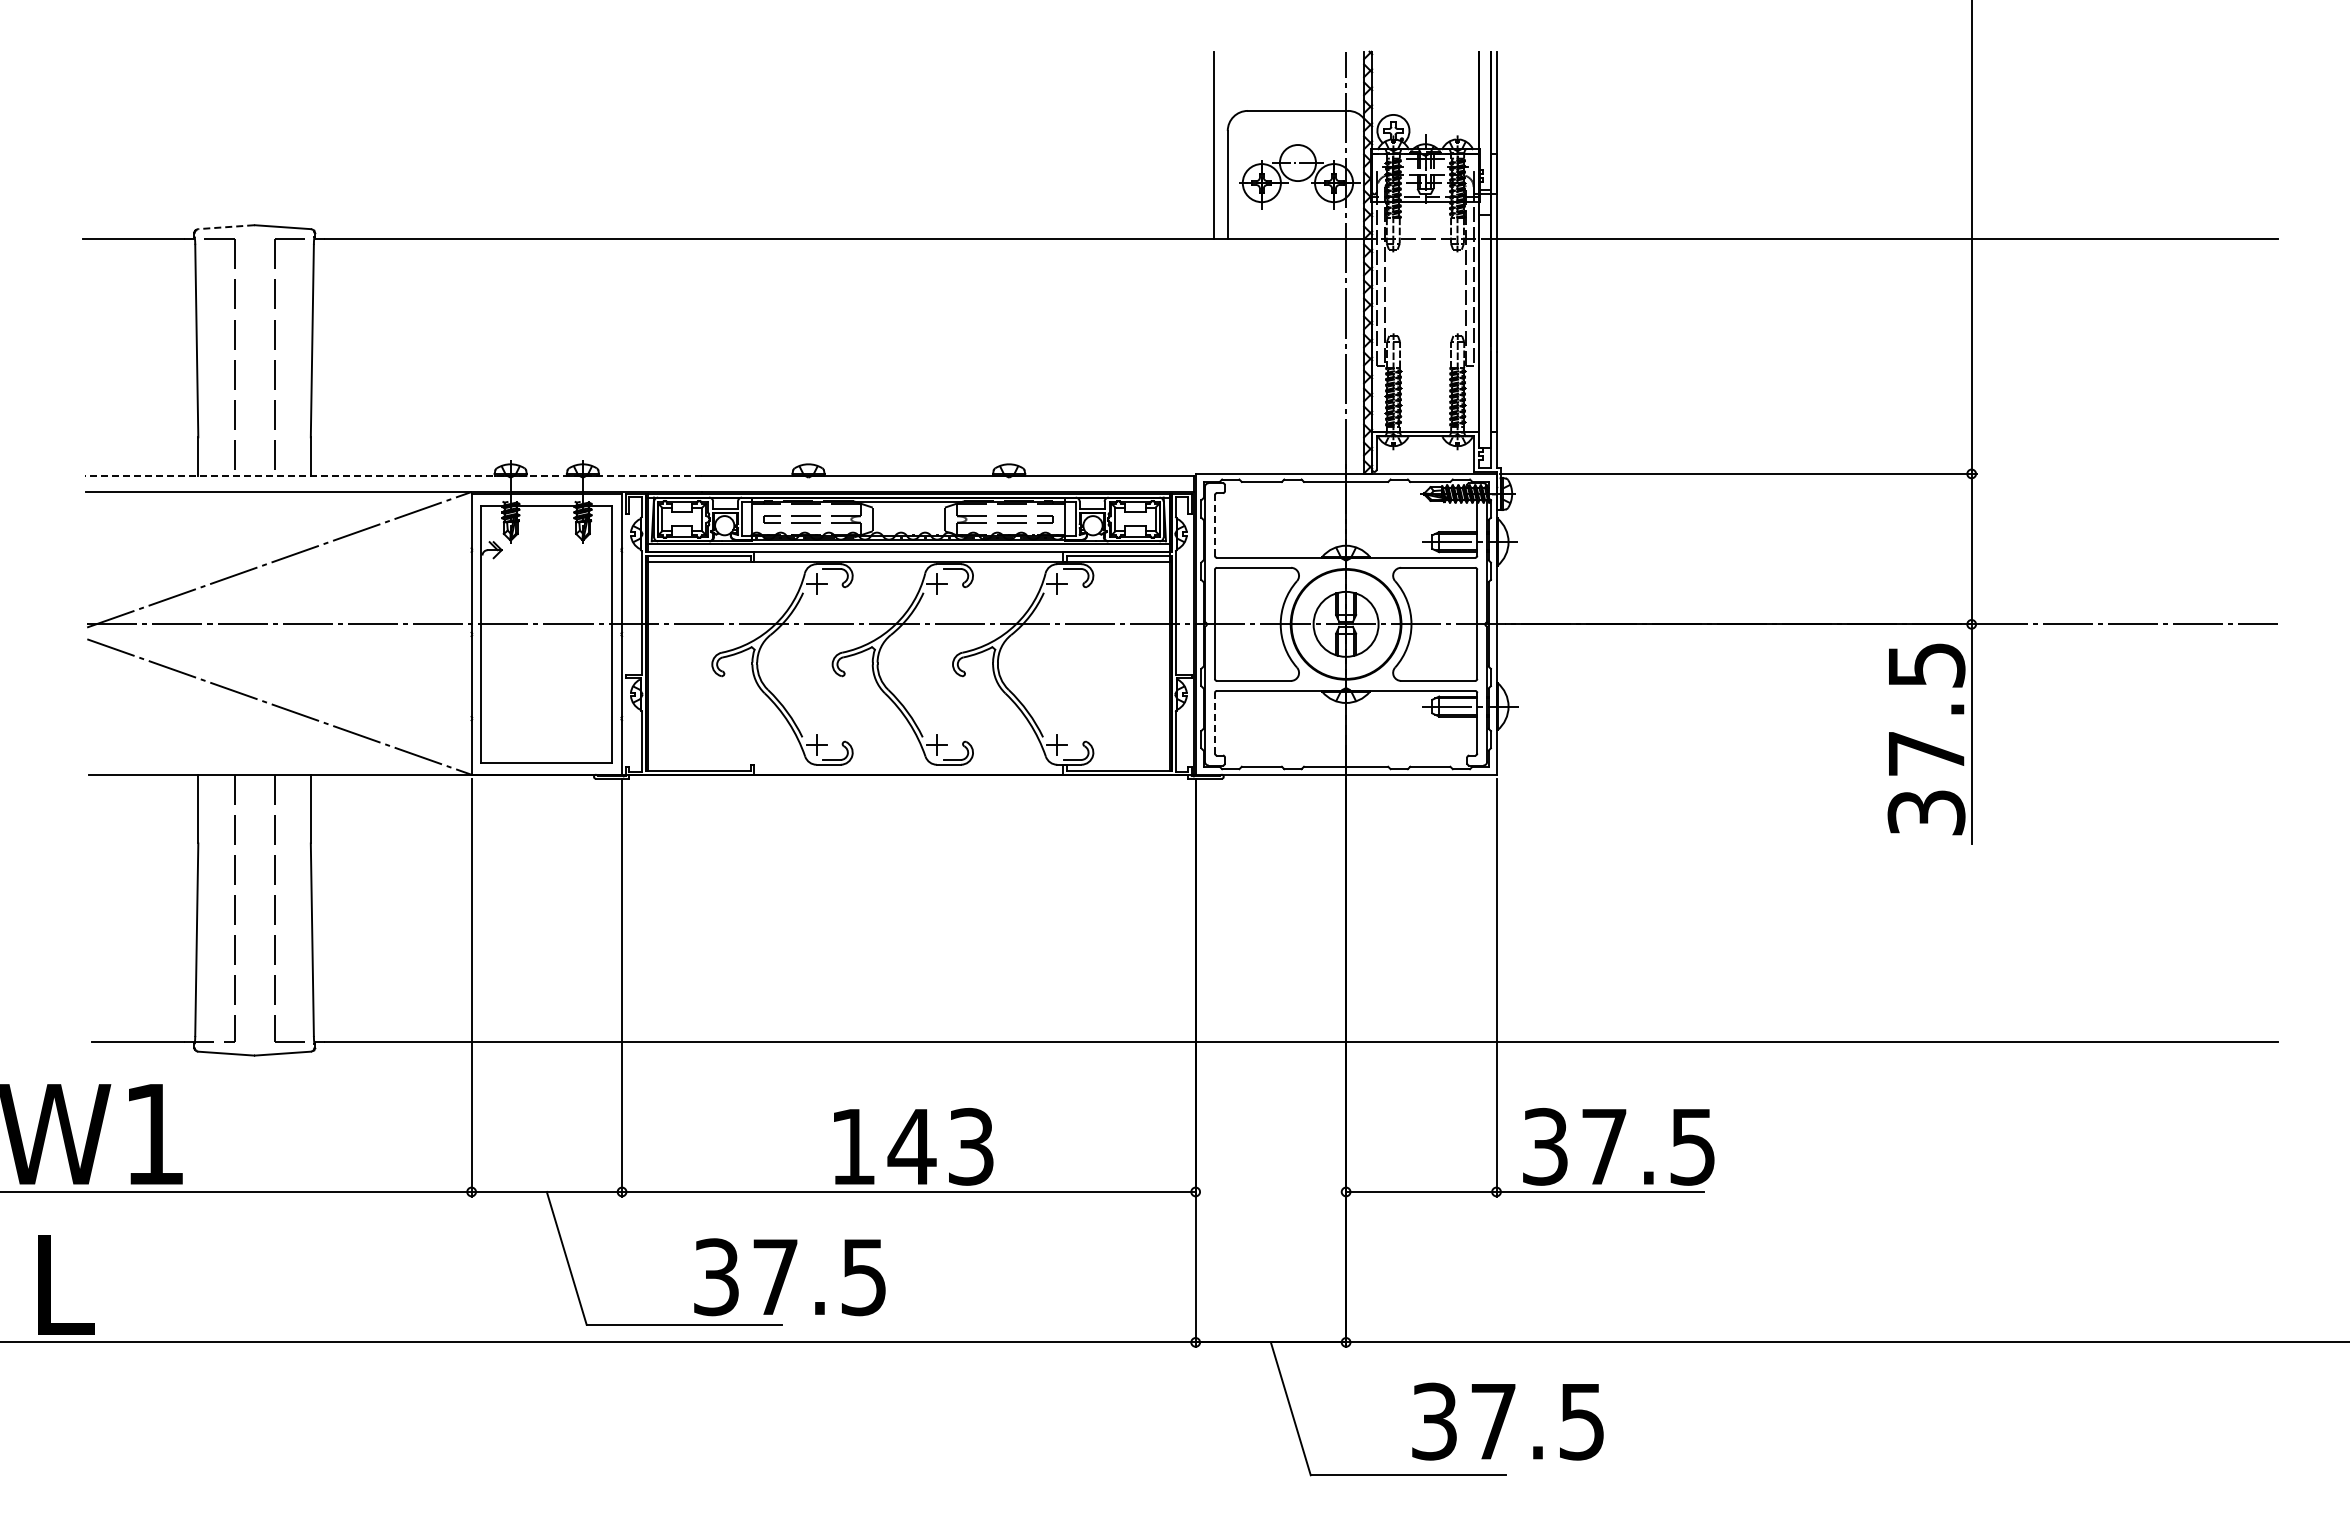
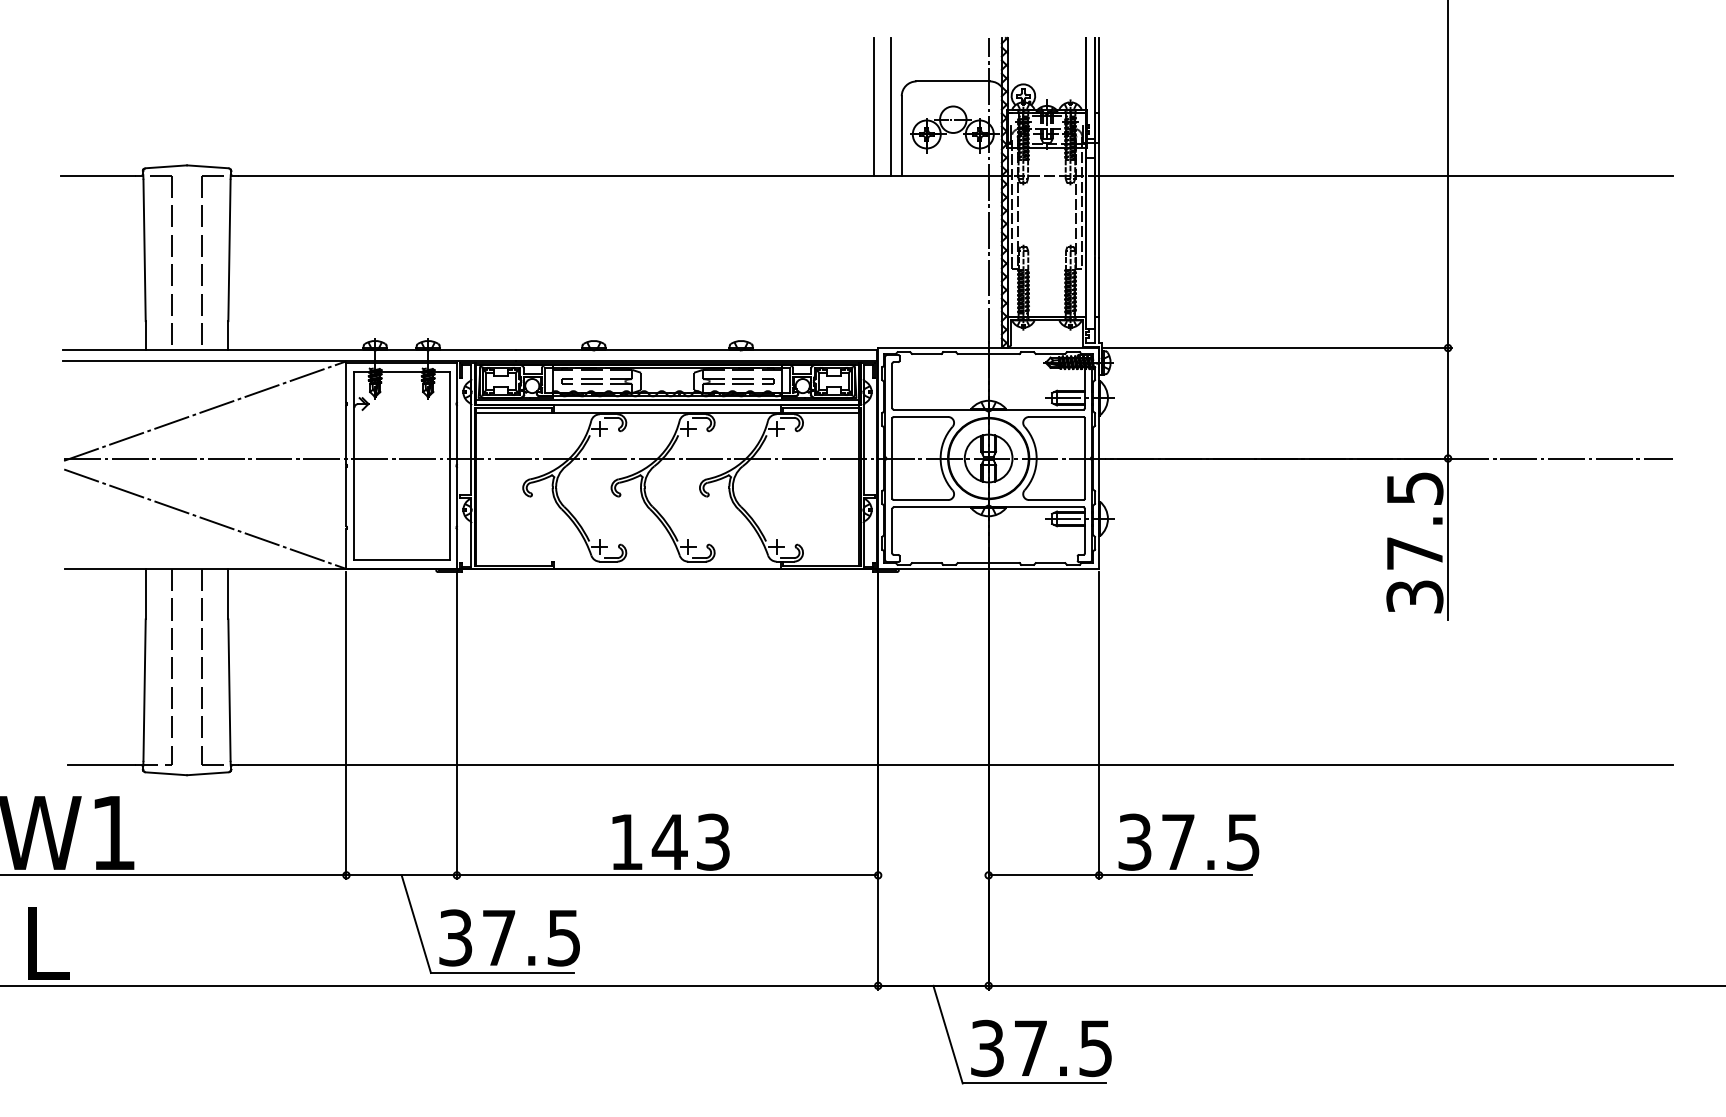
line: (1189, 145) -> (873, 106), added
line: (225, 227) -> (165, 167), dashed -> solid
line: (393, 475) -> (289, 349), dashed -> solid
line: (1214, 524) -> (892, 385), dashed -> solid
line: (1214, 722) -> (892, 530), dashed -> solid
text: (789, 1277) -> (509, 938), moved
text: (1507, 1421) -> (1041, 1048), moved

